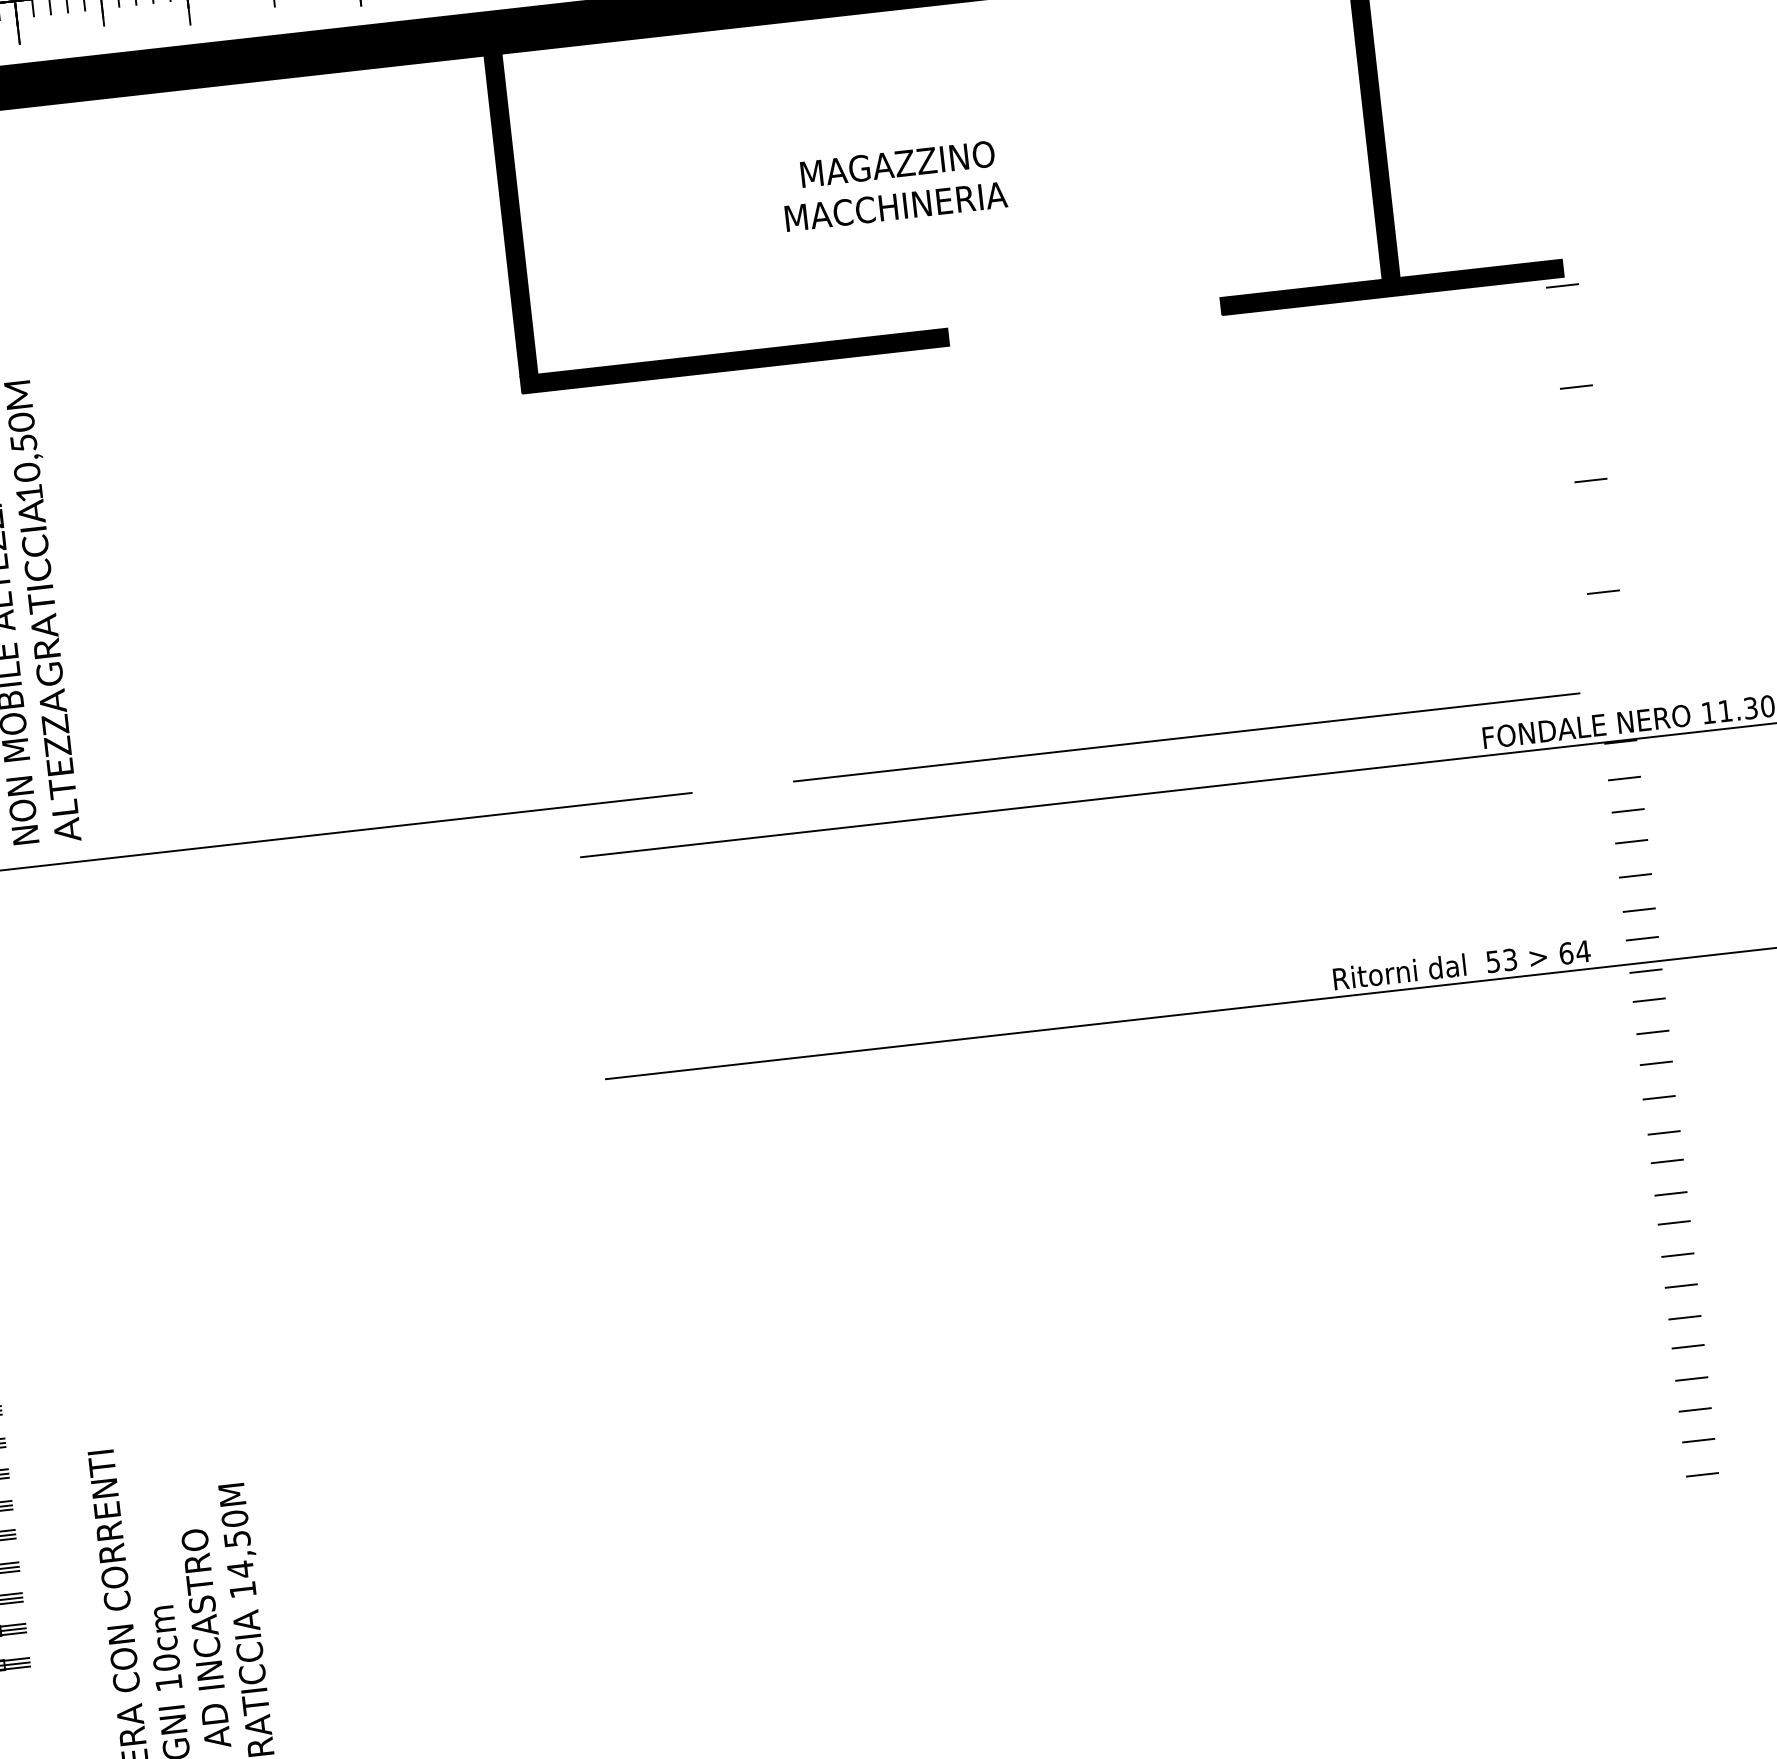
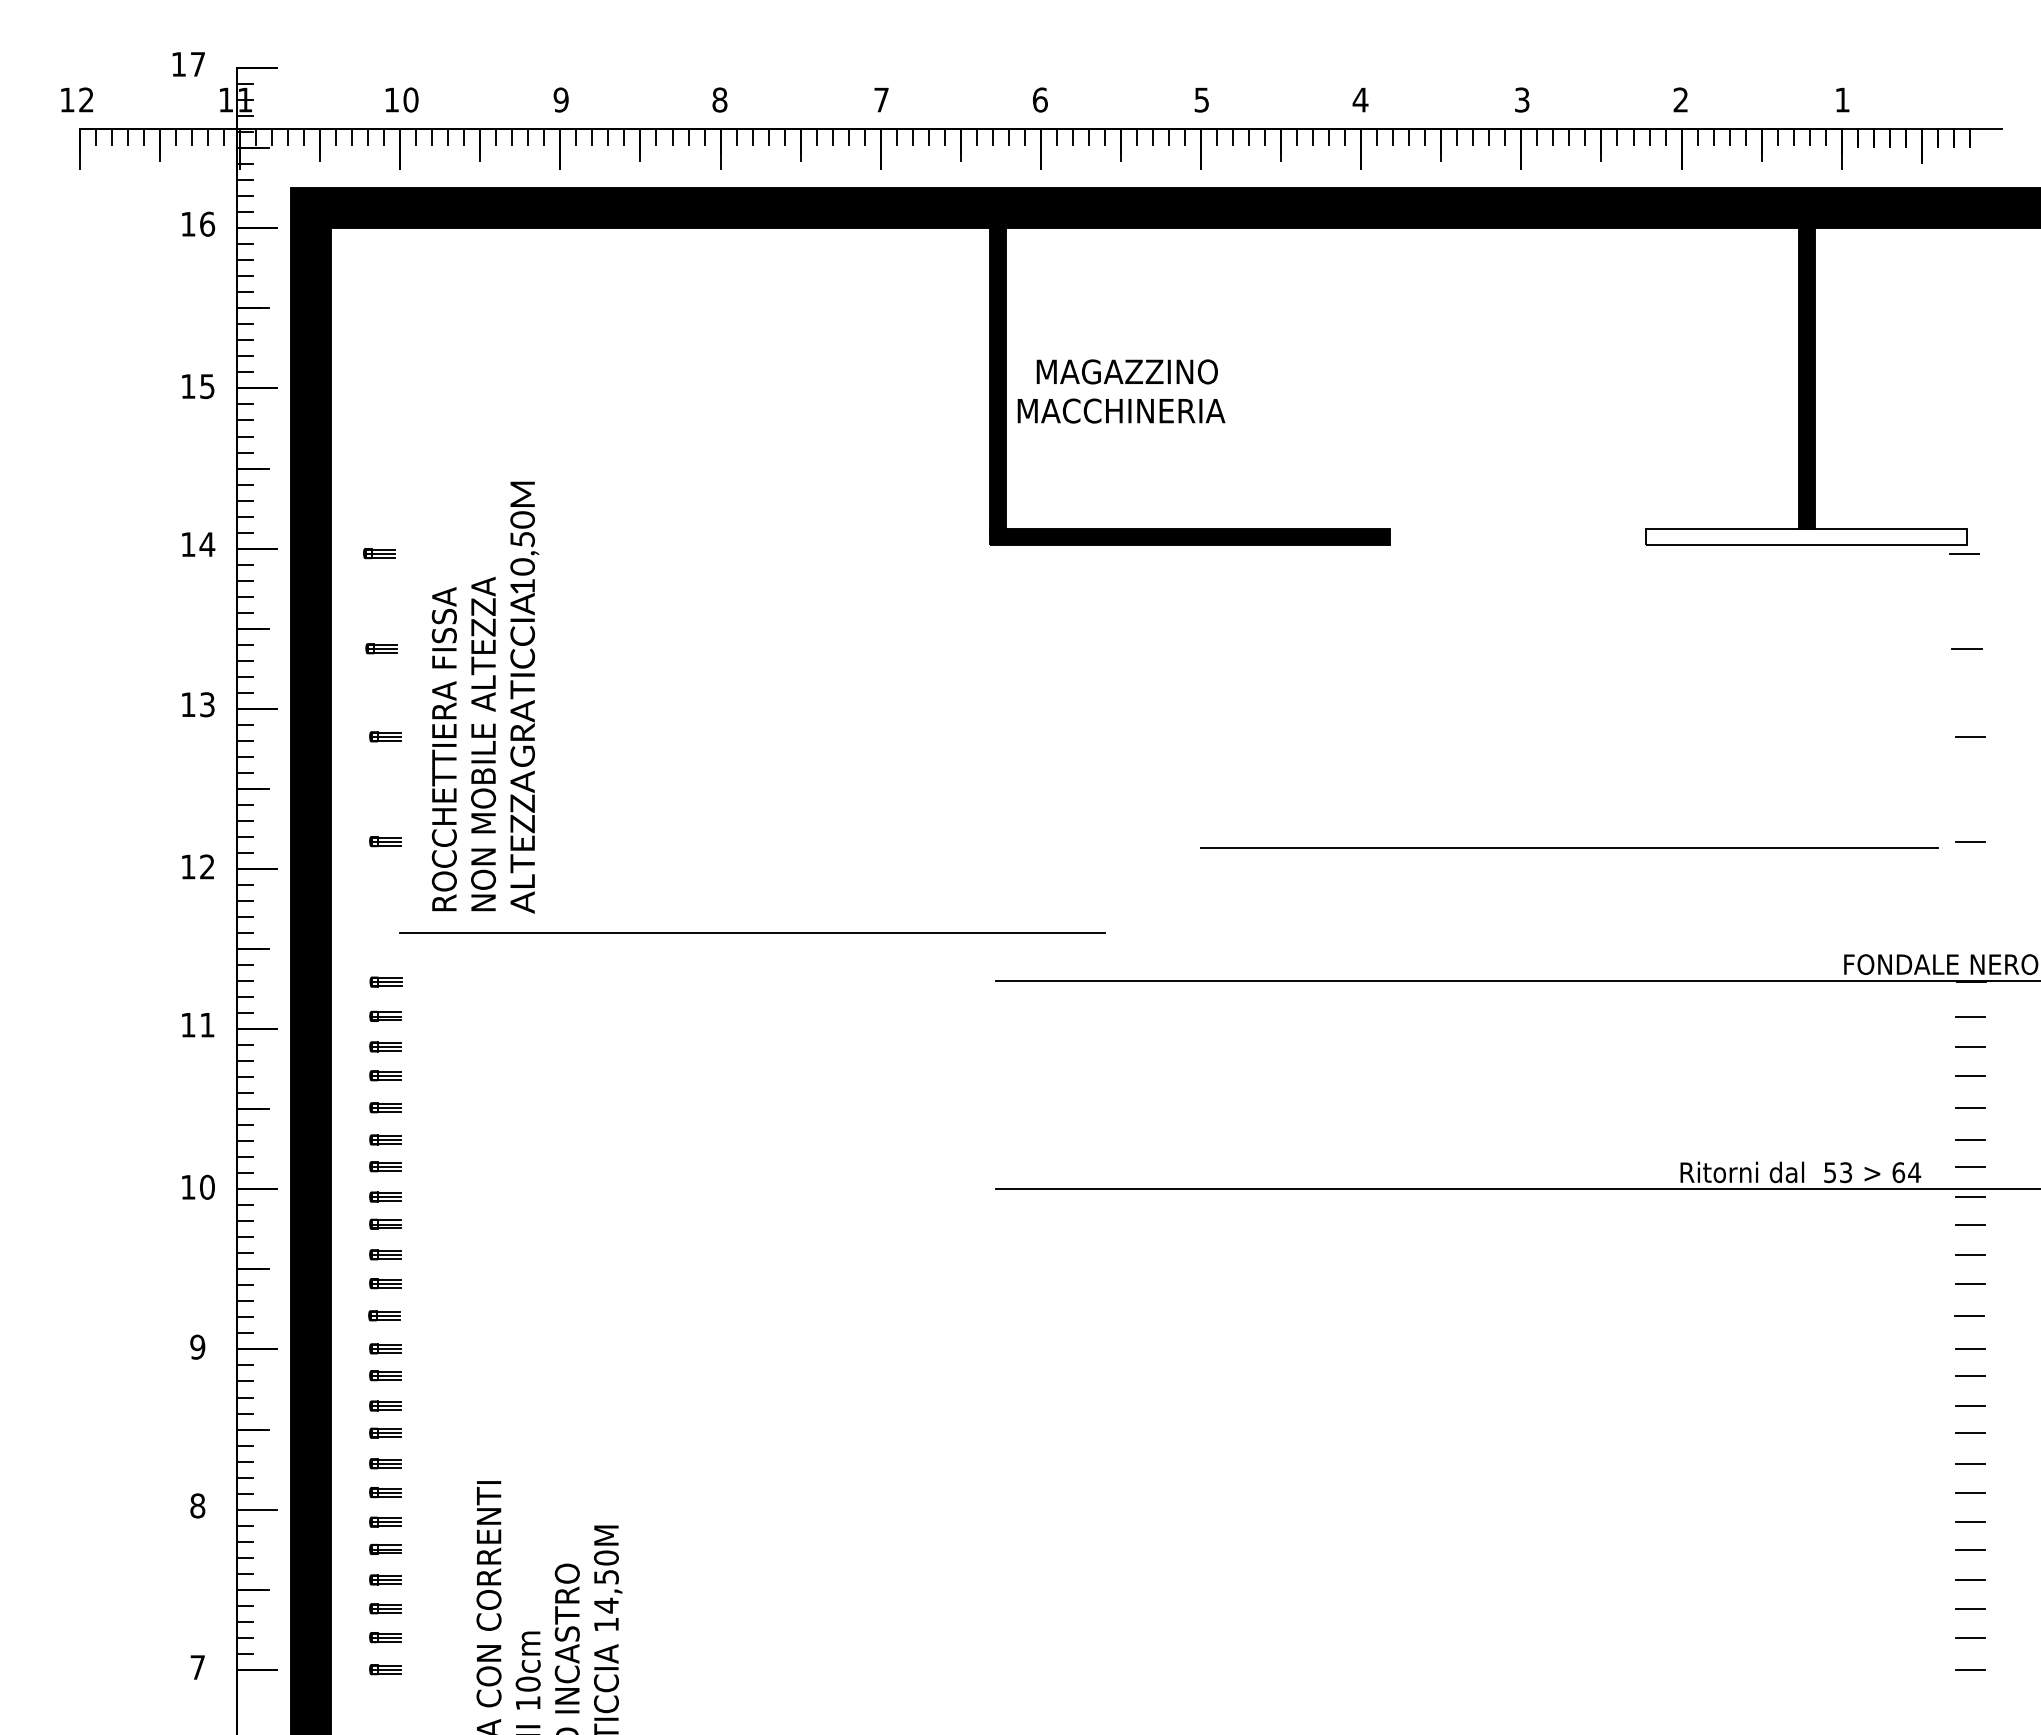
text: (893, 185) -> (1121, 391), moved
fill: (1392, 287) -> (1806, 537), removed
line: (1186, 736) -> (1569, 847), moved

